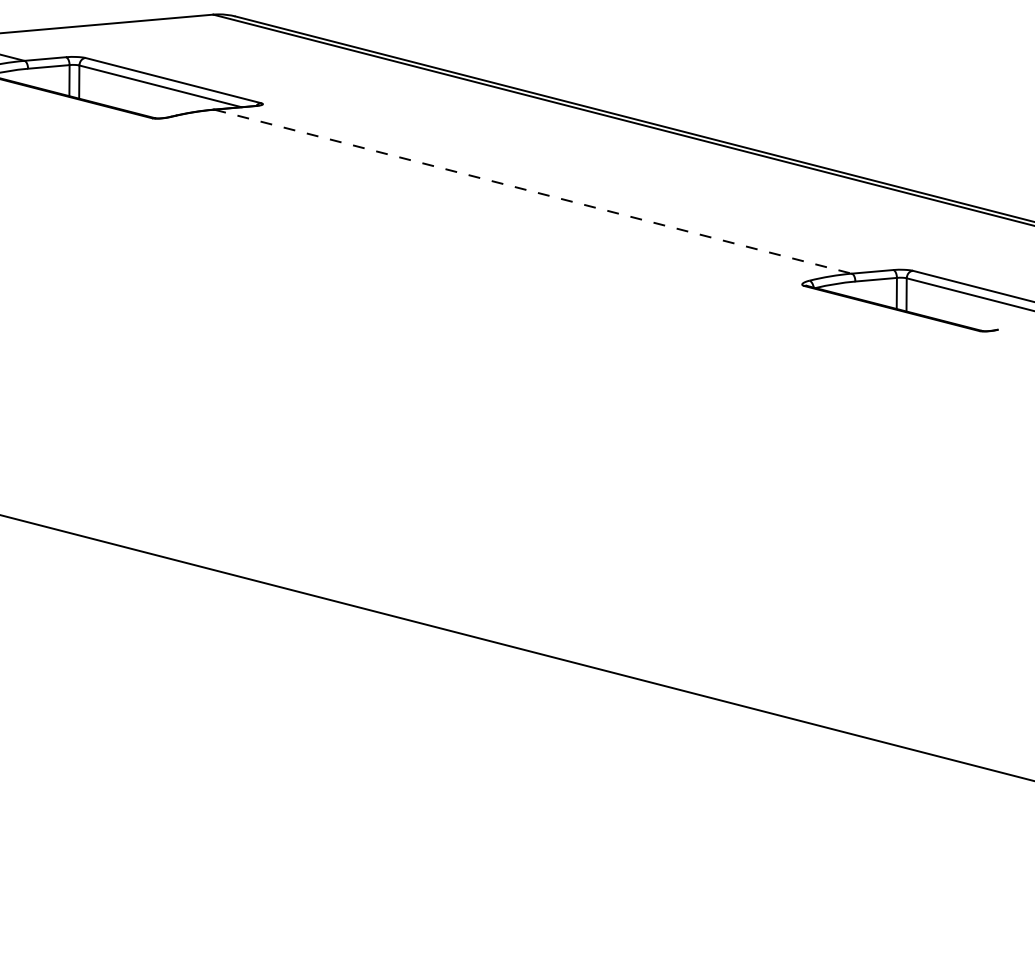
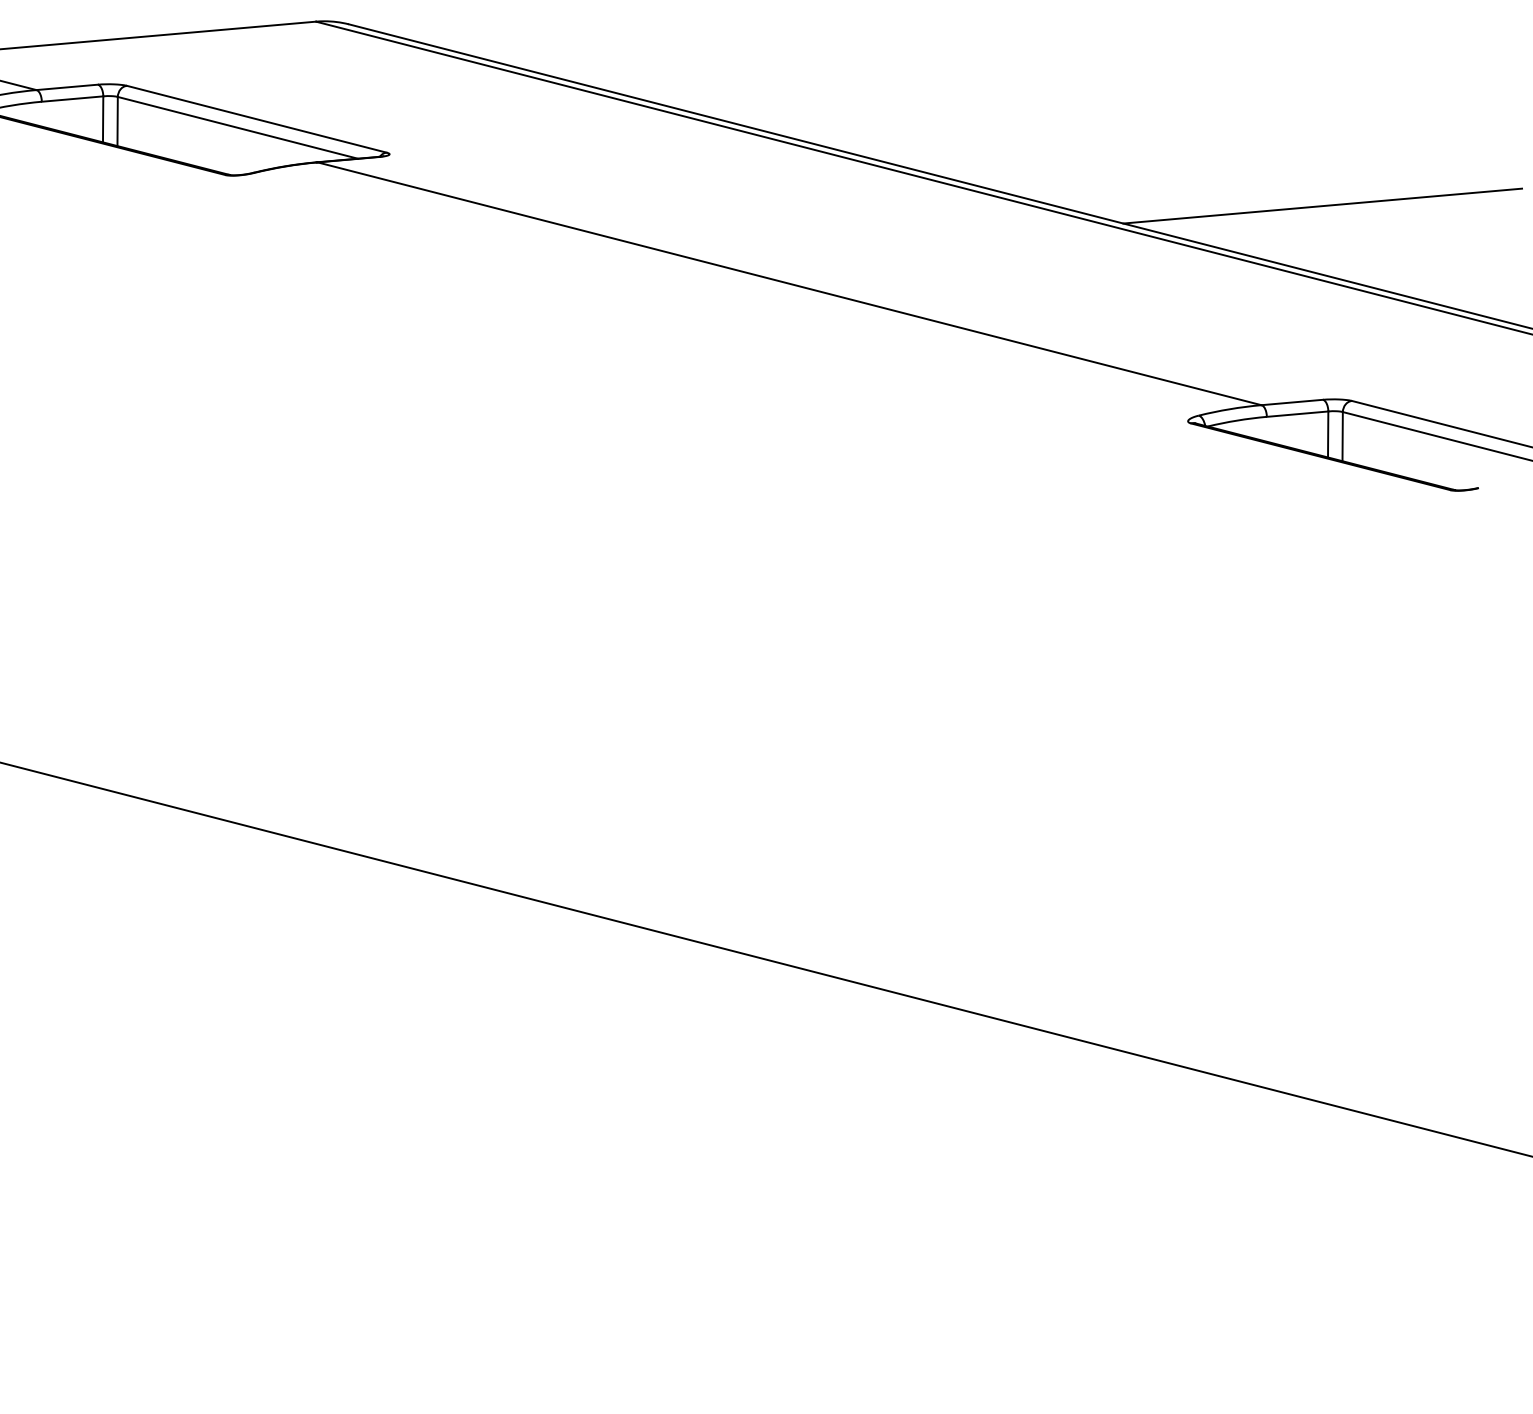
line: (892, 139) -> (1321, 206), added
line: (533, 191) -> (790, 283), dashed -> solid

